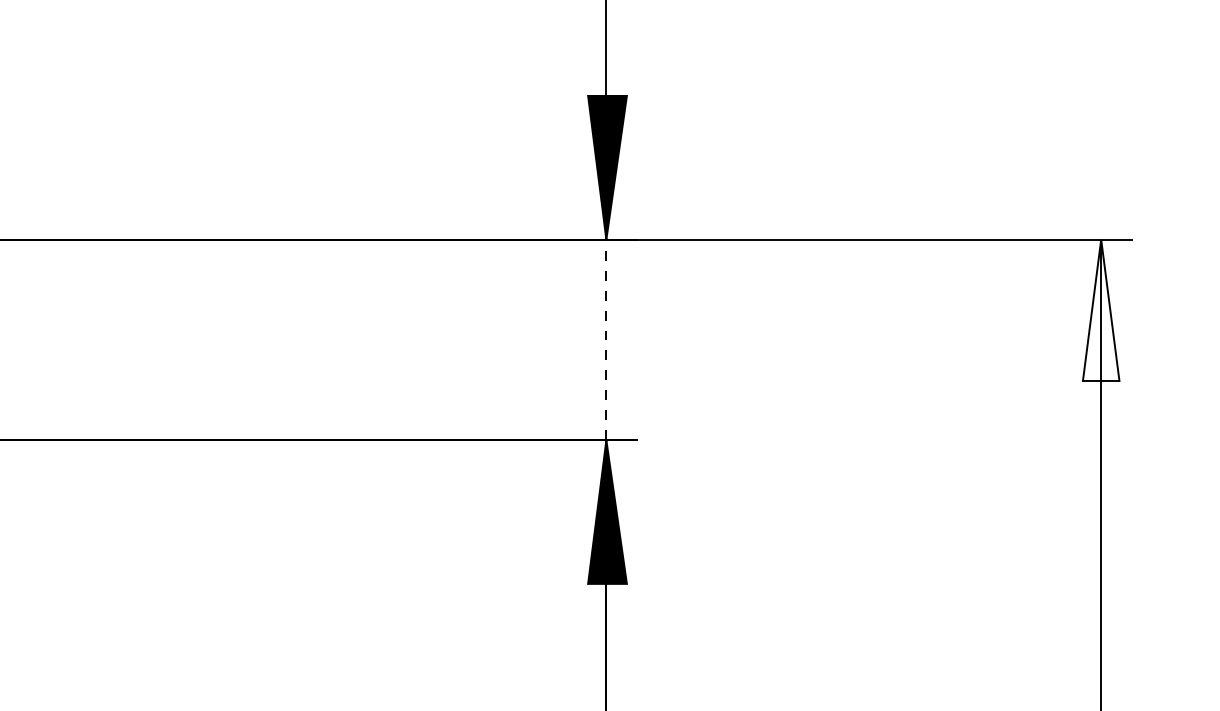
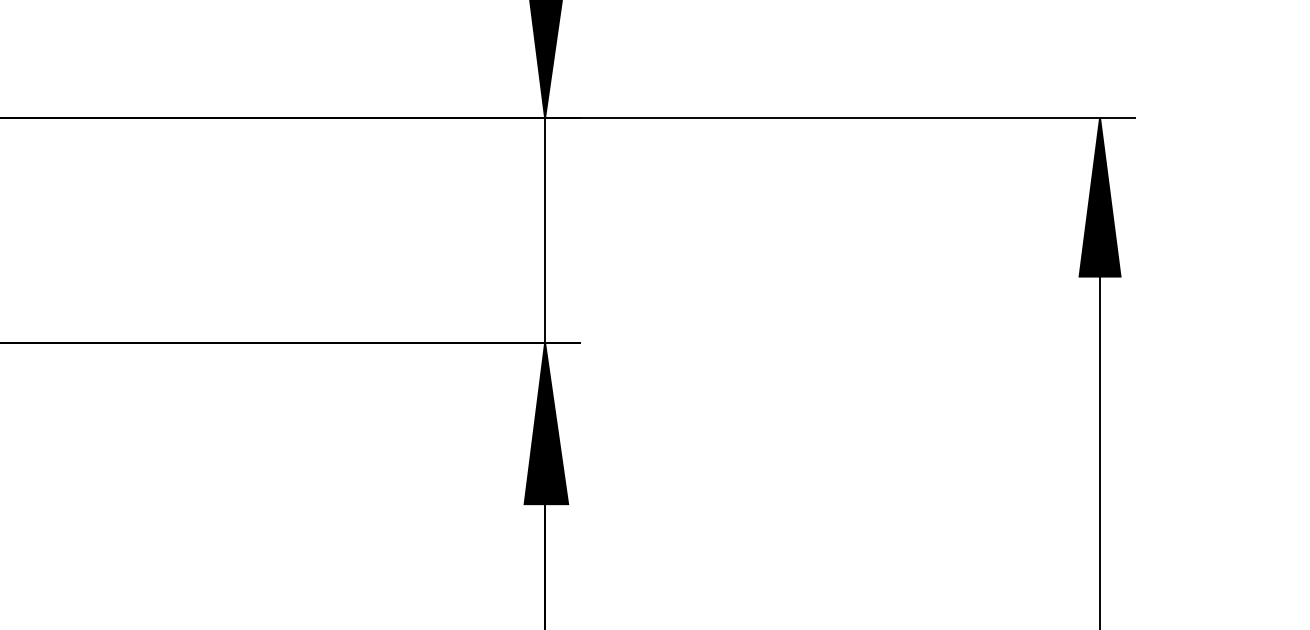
fill: (1100, 309) -> (1099, 196), added
line: (606, 339) -> (545, 230), dashed -> solid

